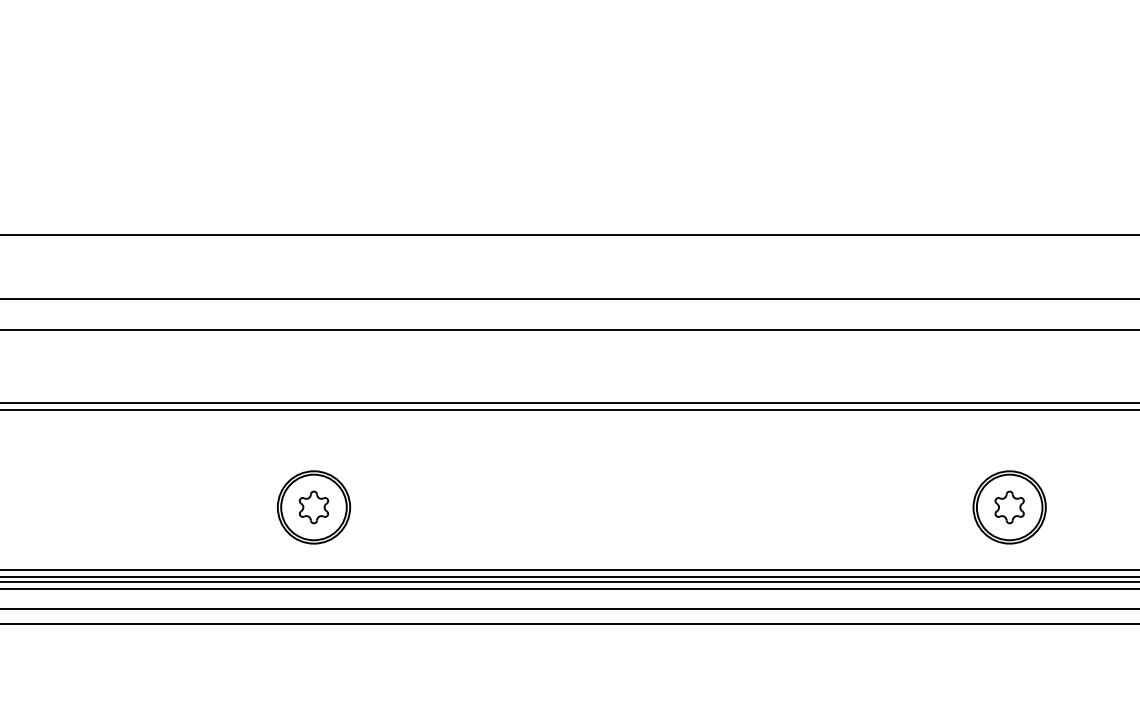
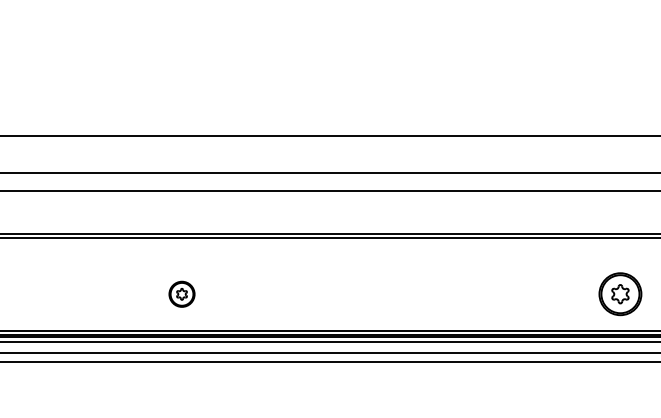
part: (313, 507) -> (181, 294), size x0.6
part: (1009, 507) -> (620, 294), moved

